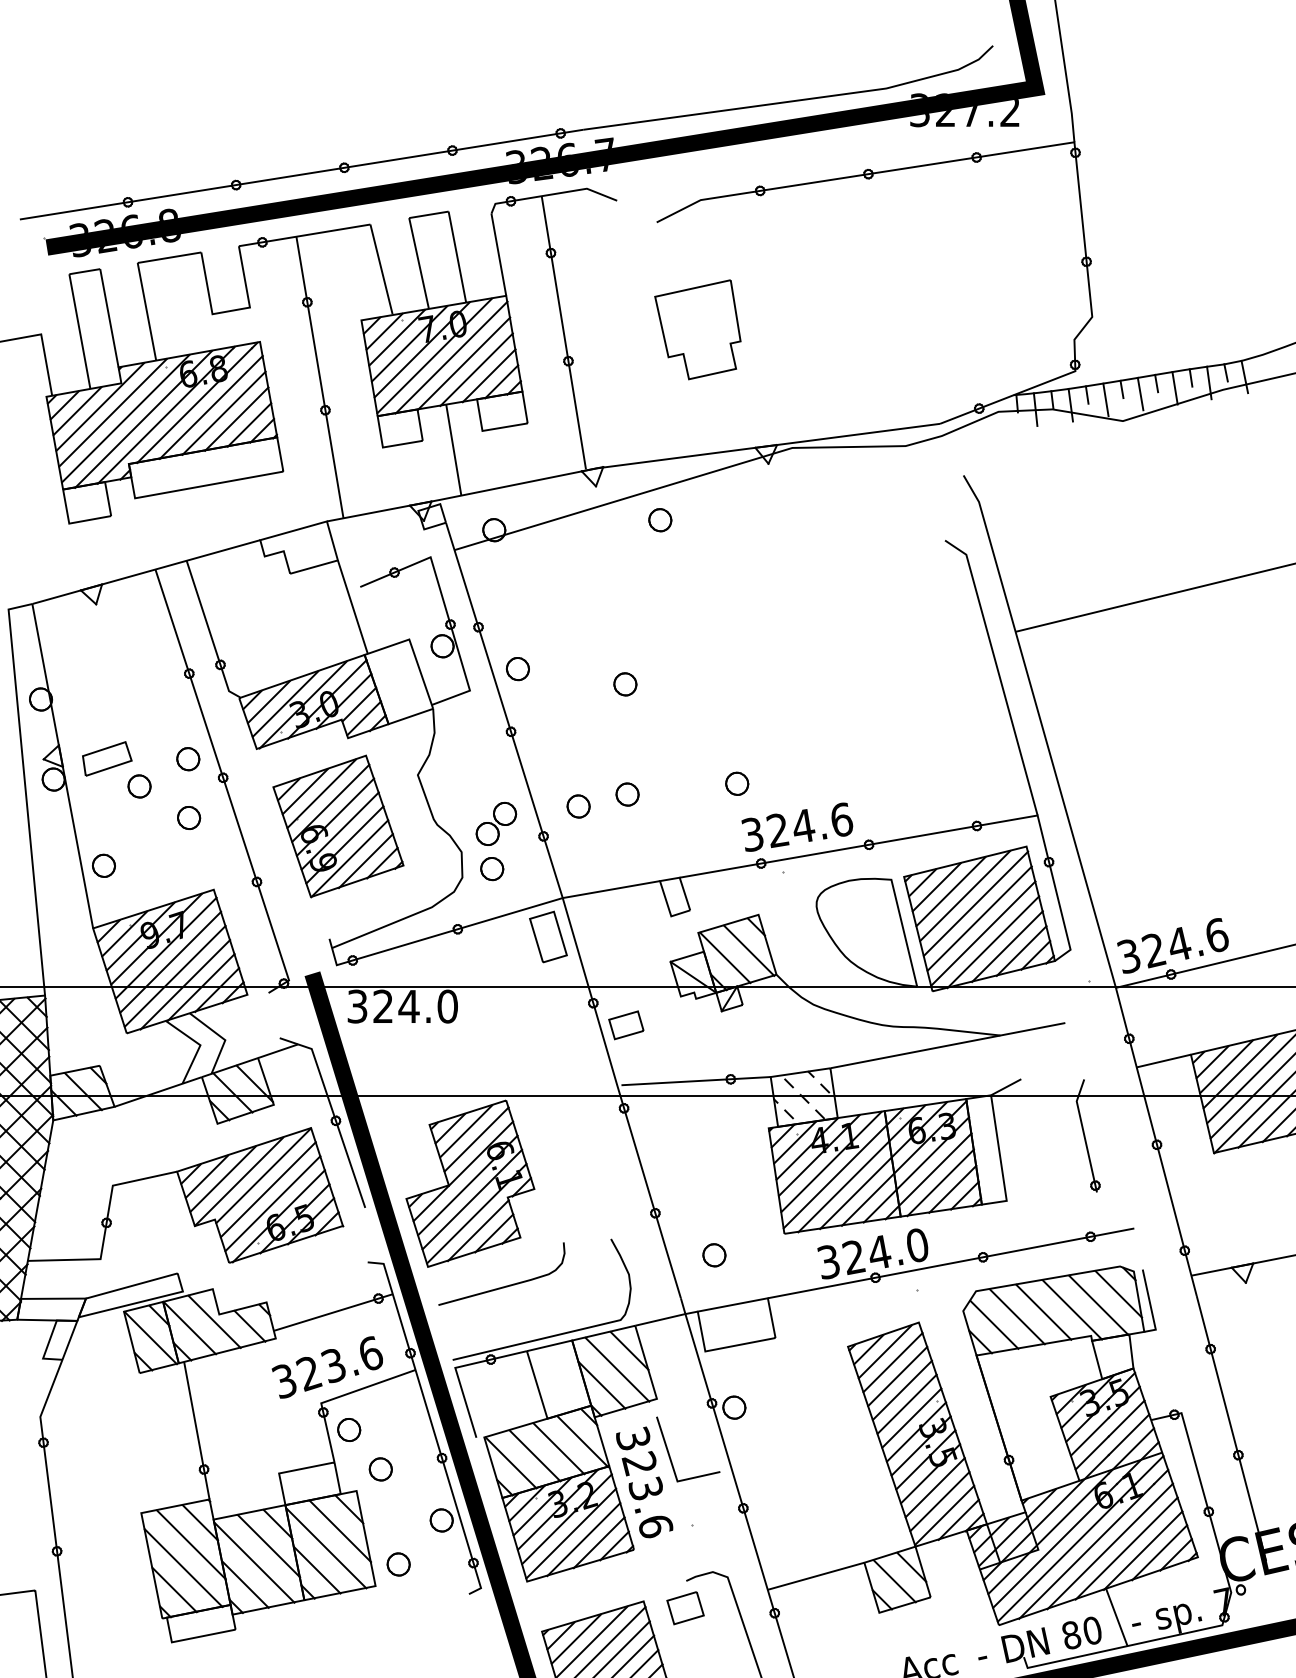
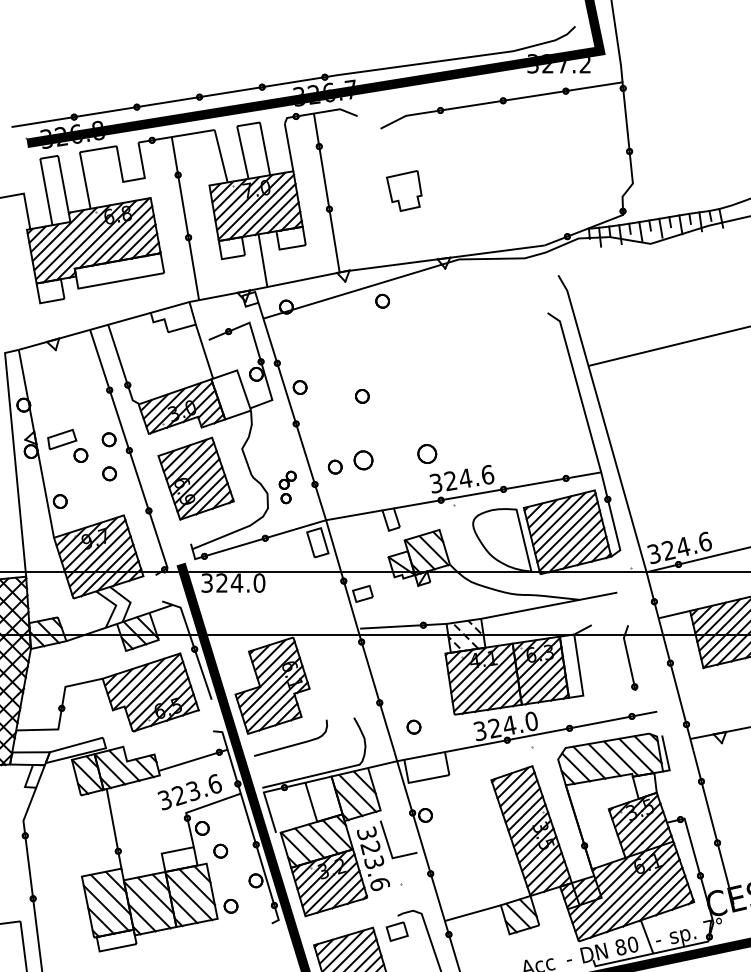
part: (696, 328) -> (403, 190), size x0.7
part: (736, 782) -> (426, 453), size x1.4
part: (627, 793) -> (363, 459), size x1.4
part: (496, 841) -> (287, 487), size x0.7

